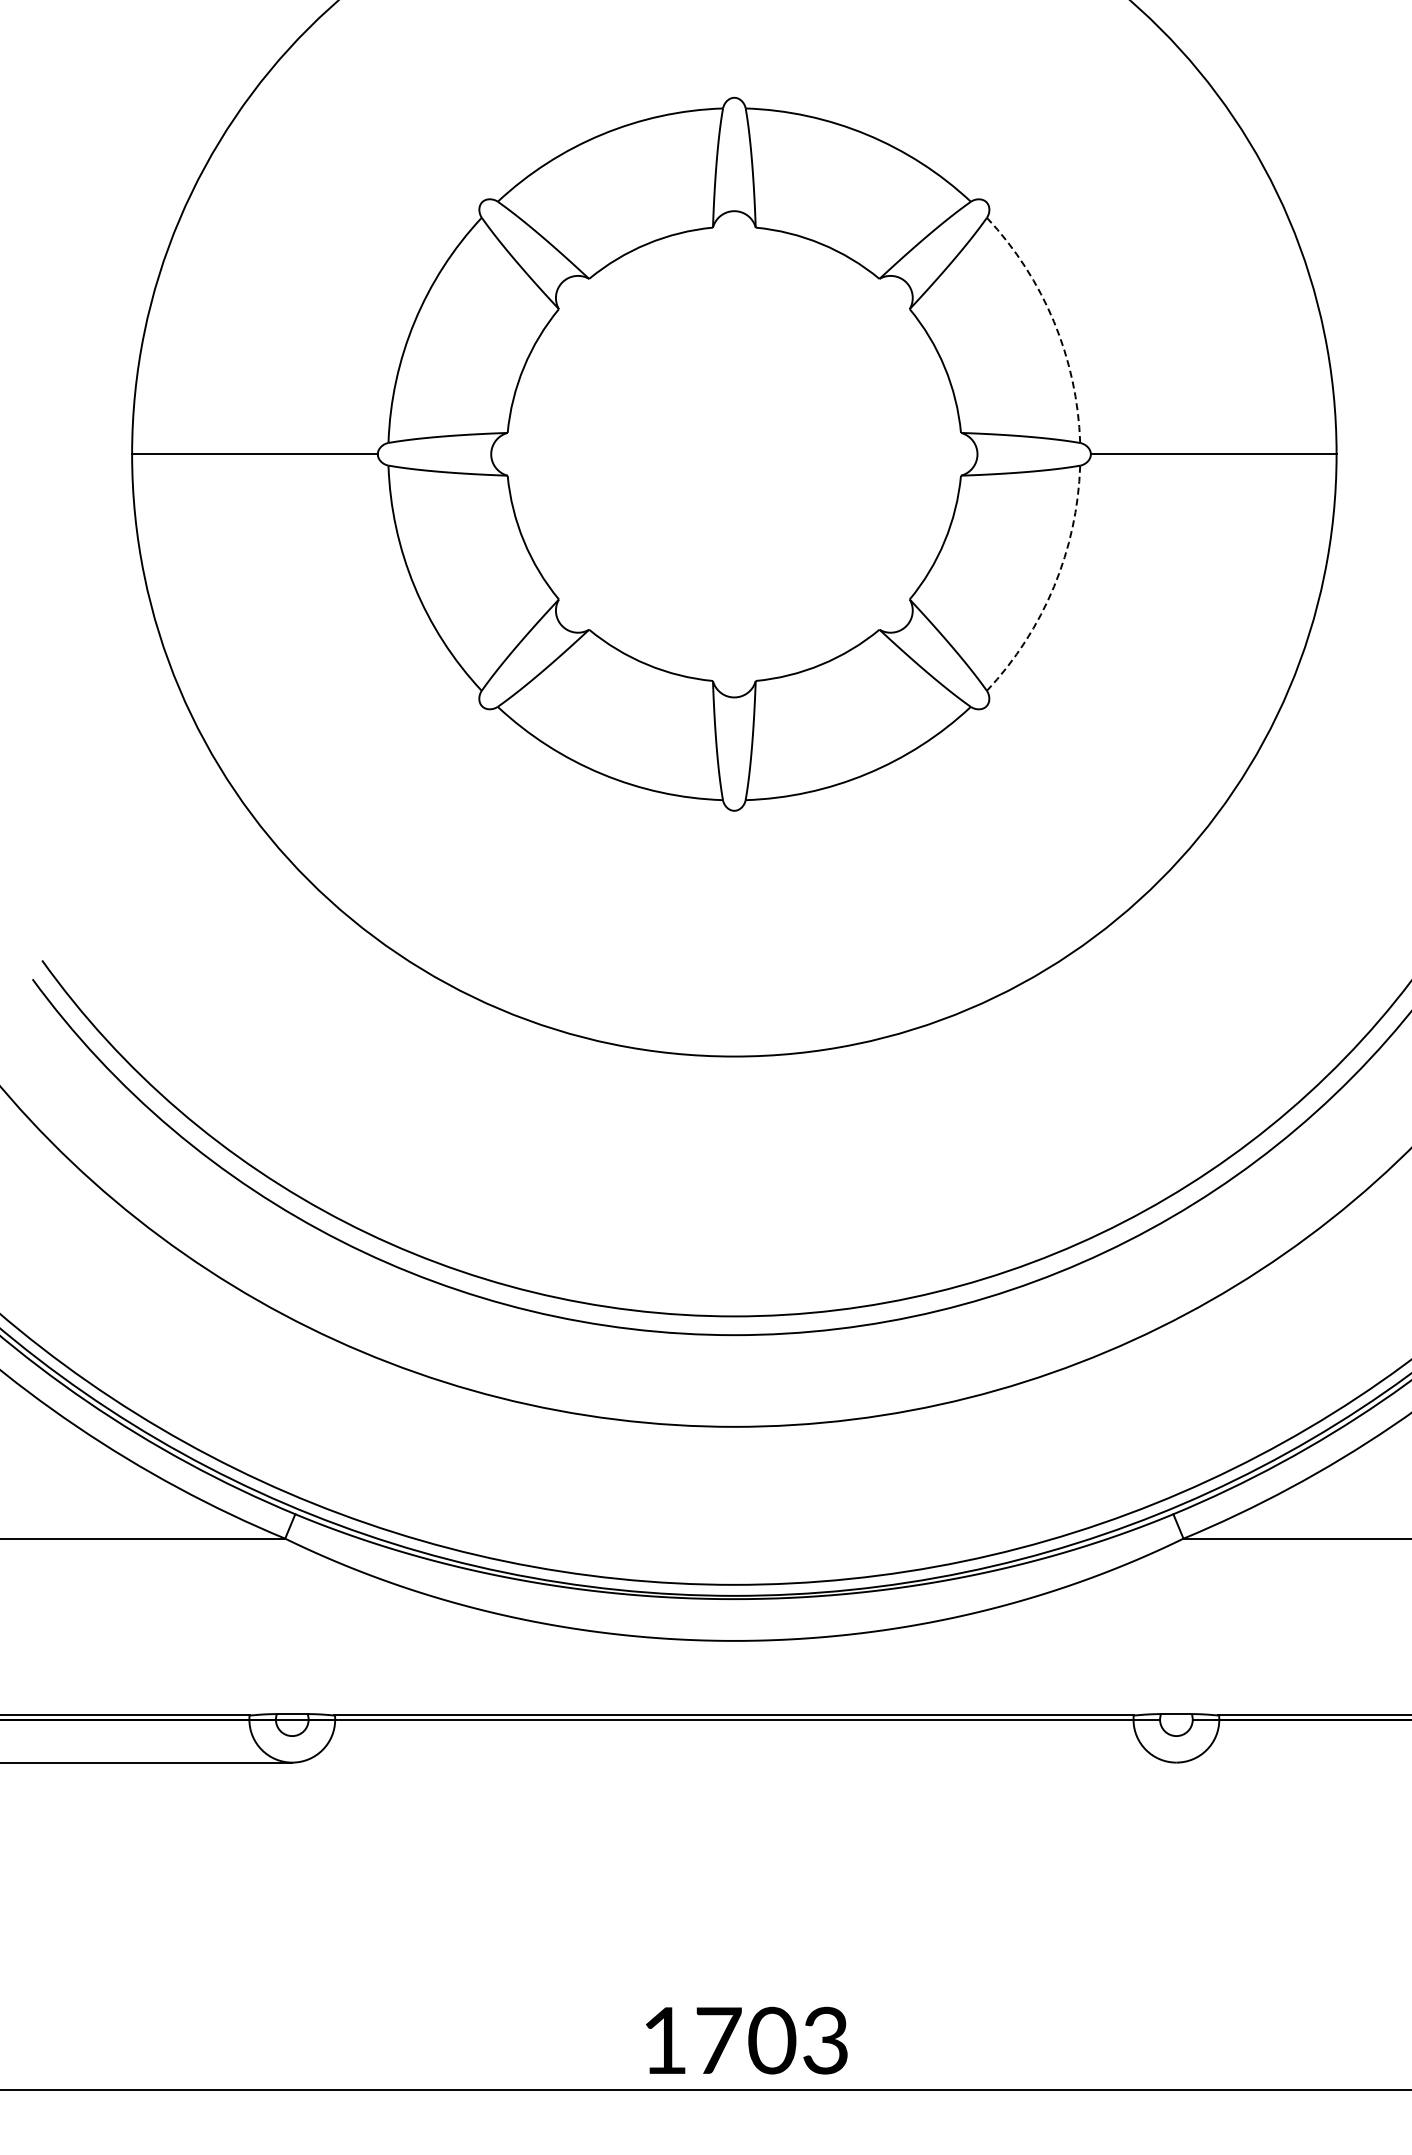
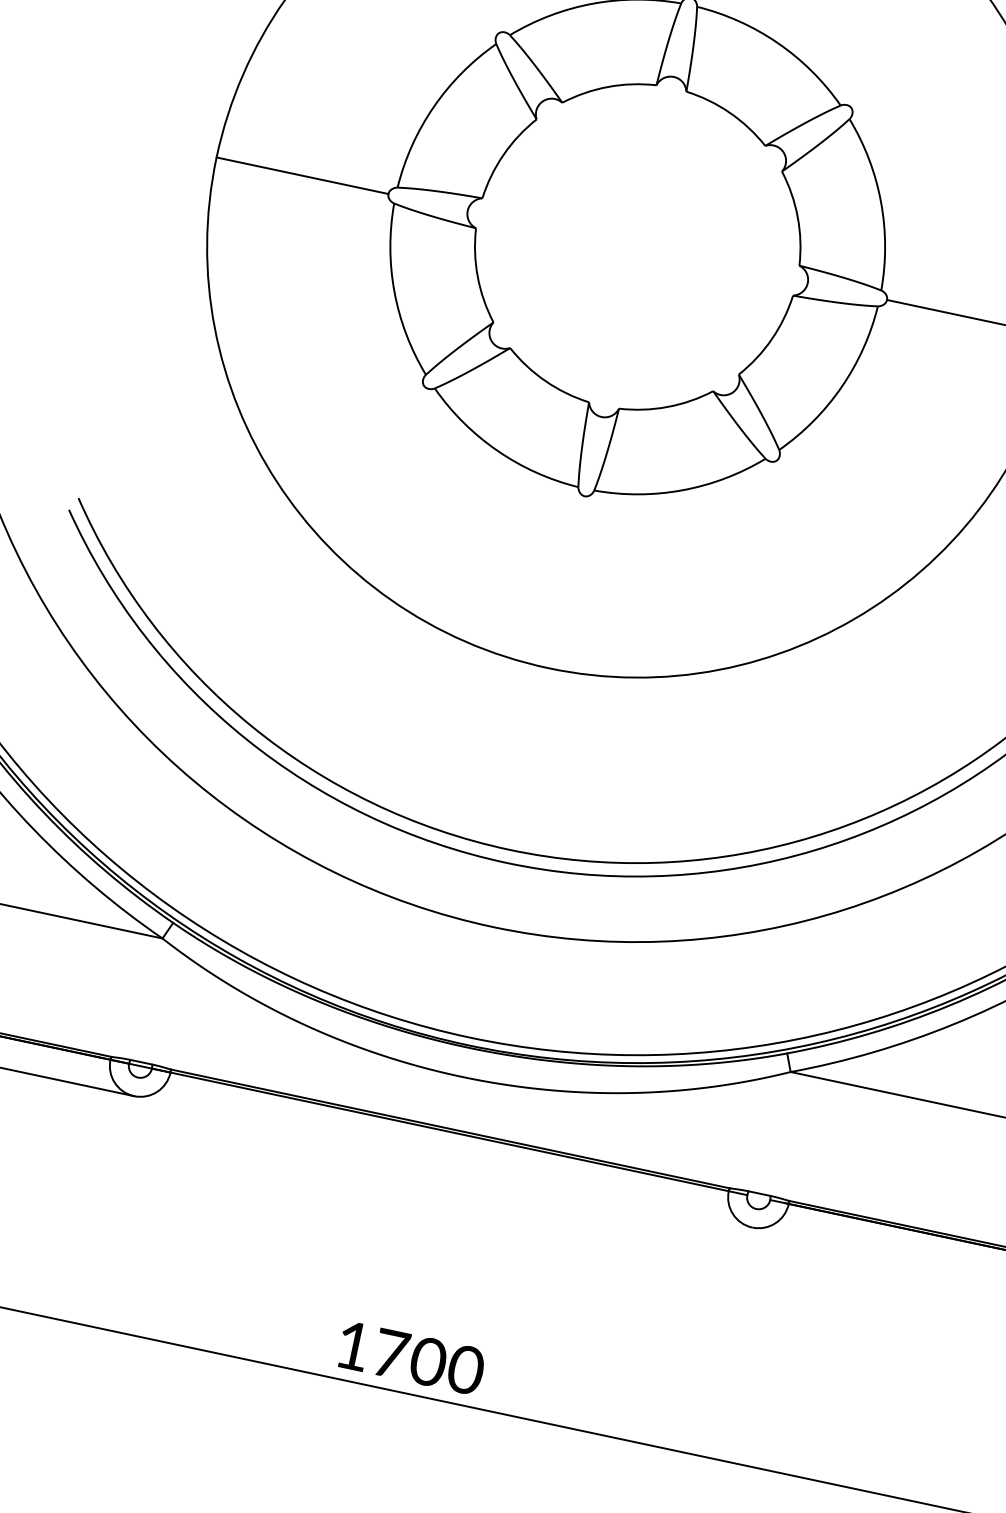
arc: (1054, 321) -> (881, 201), dashed -> solid
arc: (1054, 586) -> (841, 387), dashed -> solid
text: (825, 2040) -> (465, 1369), 1703 -> 1700

